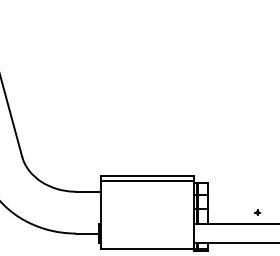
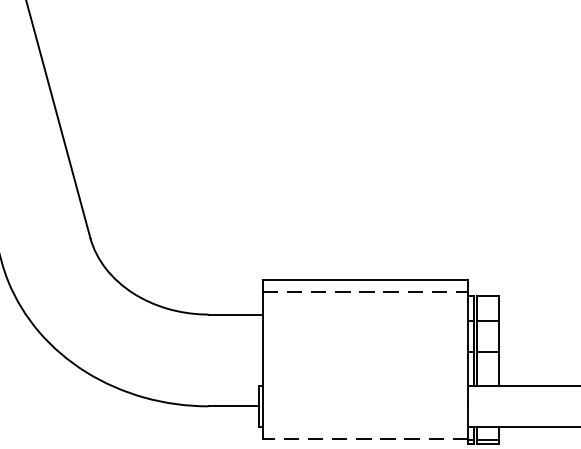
line: (147, 181) -> (365, 292), solid -> dashed
line: (147, 248) -> (365, 439), solid -> dashed

